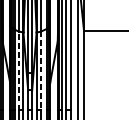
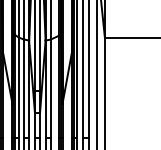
line: (19, 70) -> (23, 88), dashed -> solid
line: (40, 71) -> (50, 89), dashed -> solid

